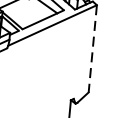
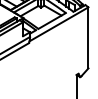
line: (92, 48) -> (88, 37), dashed -> solid

